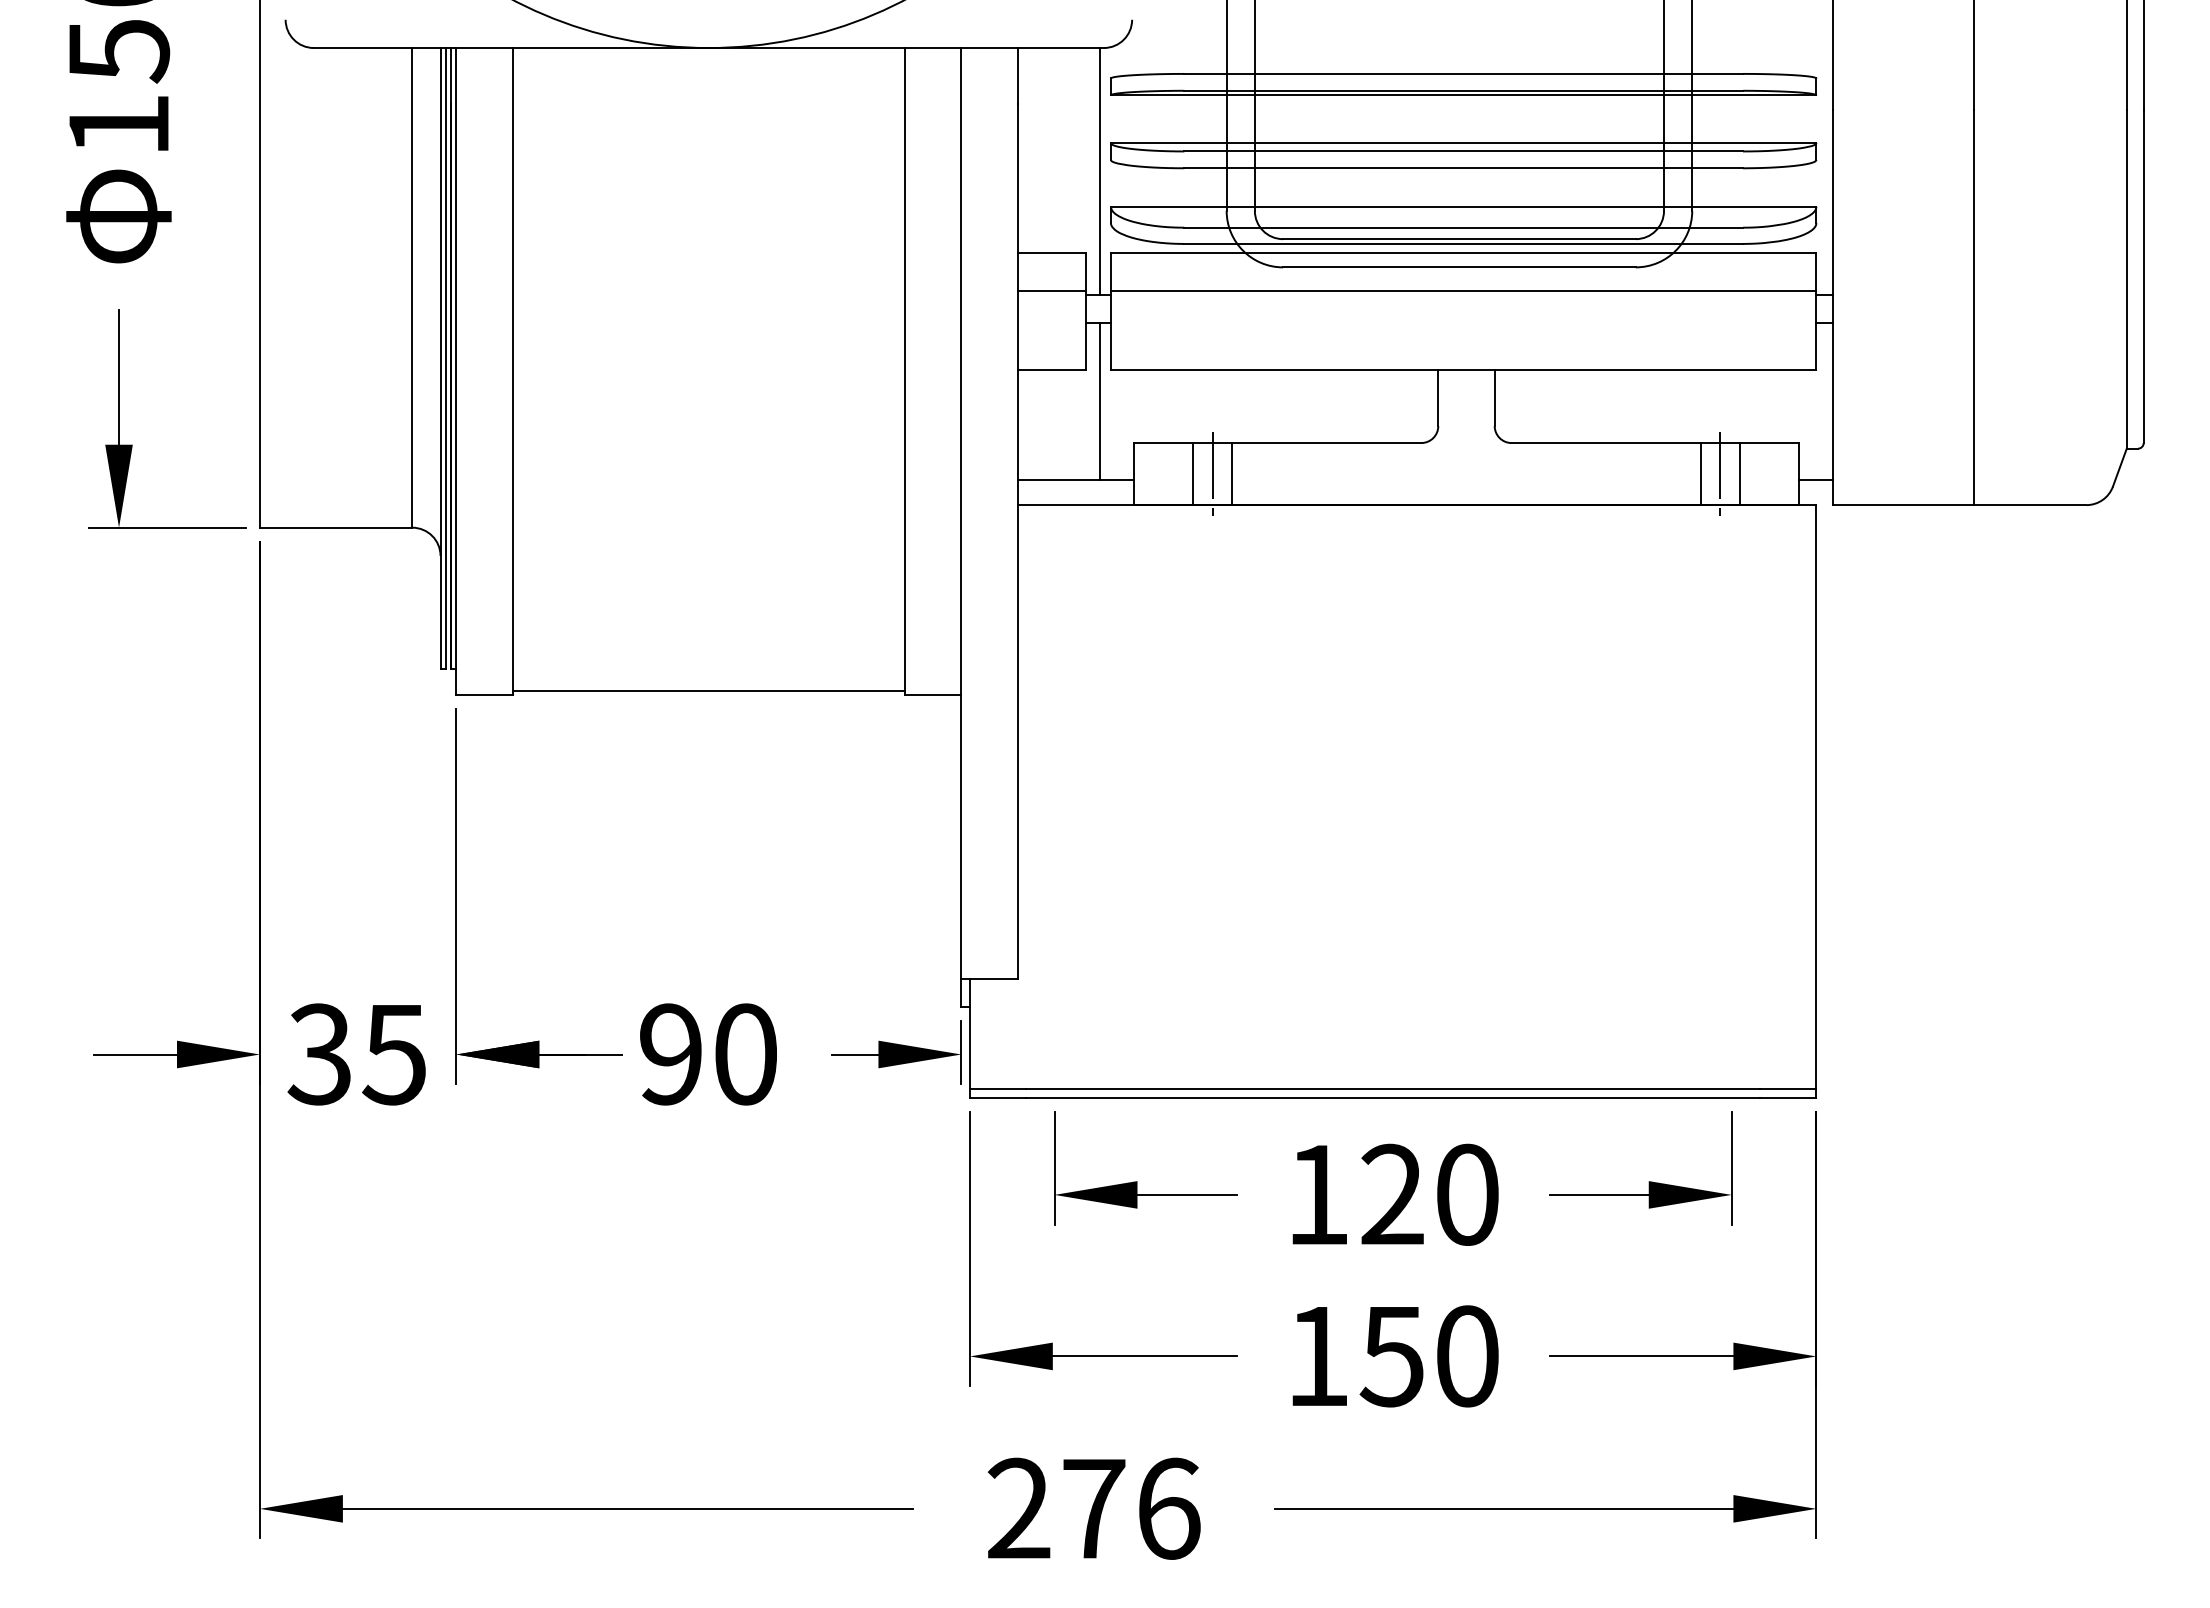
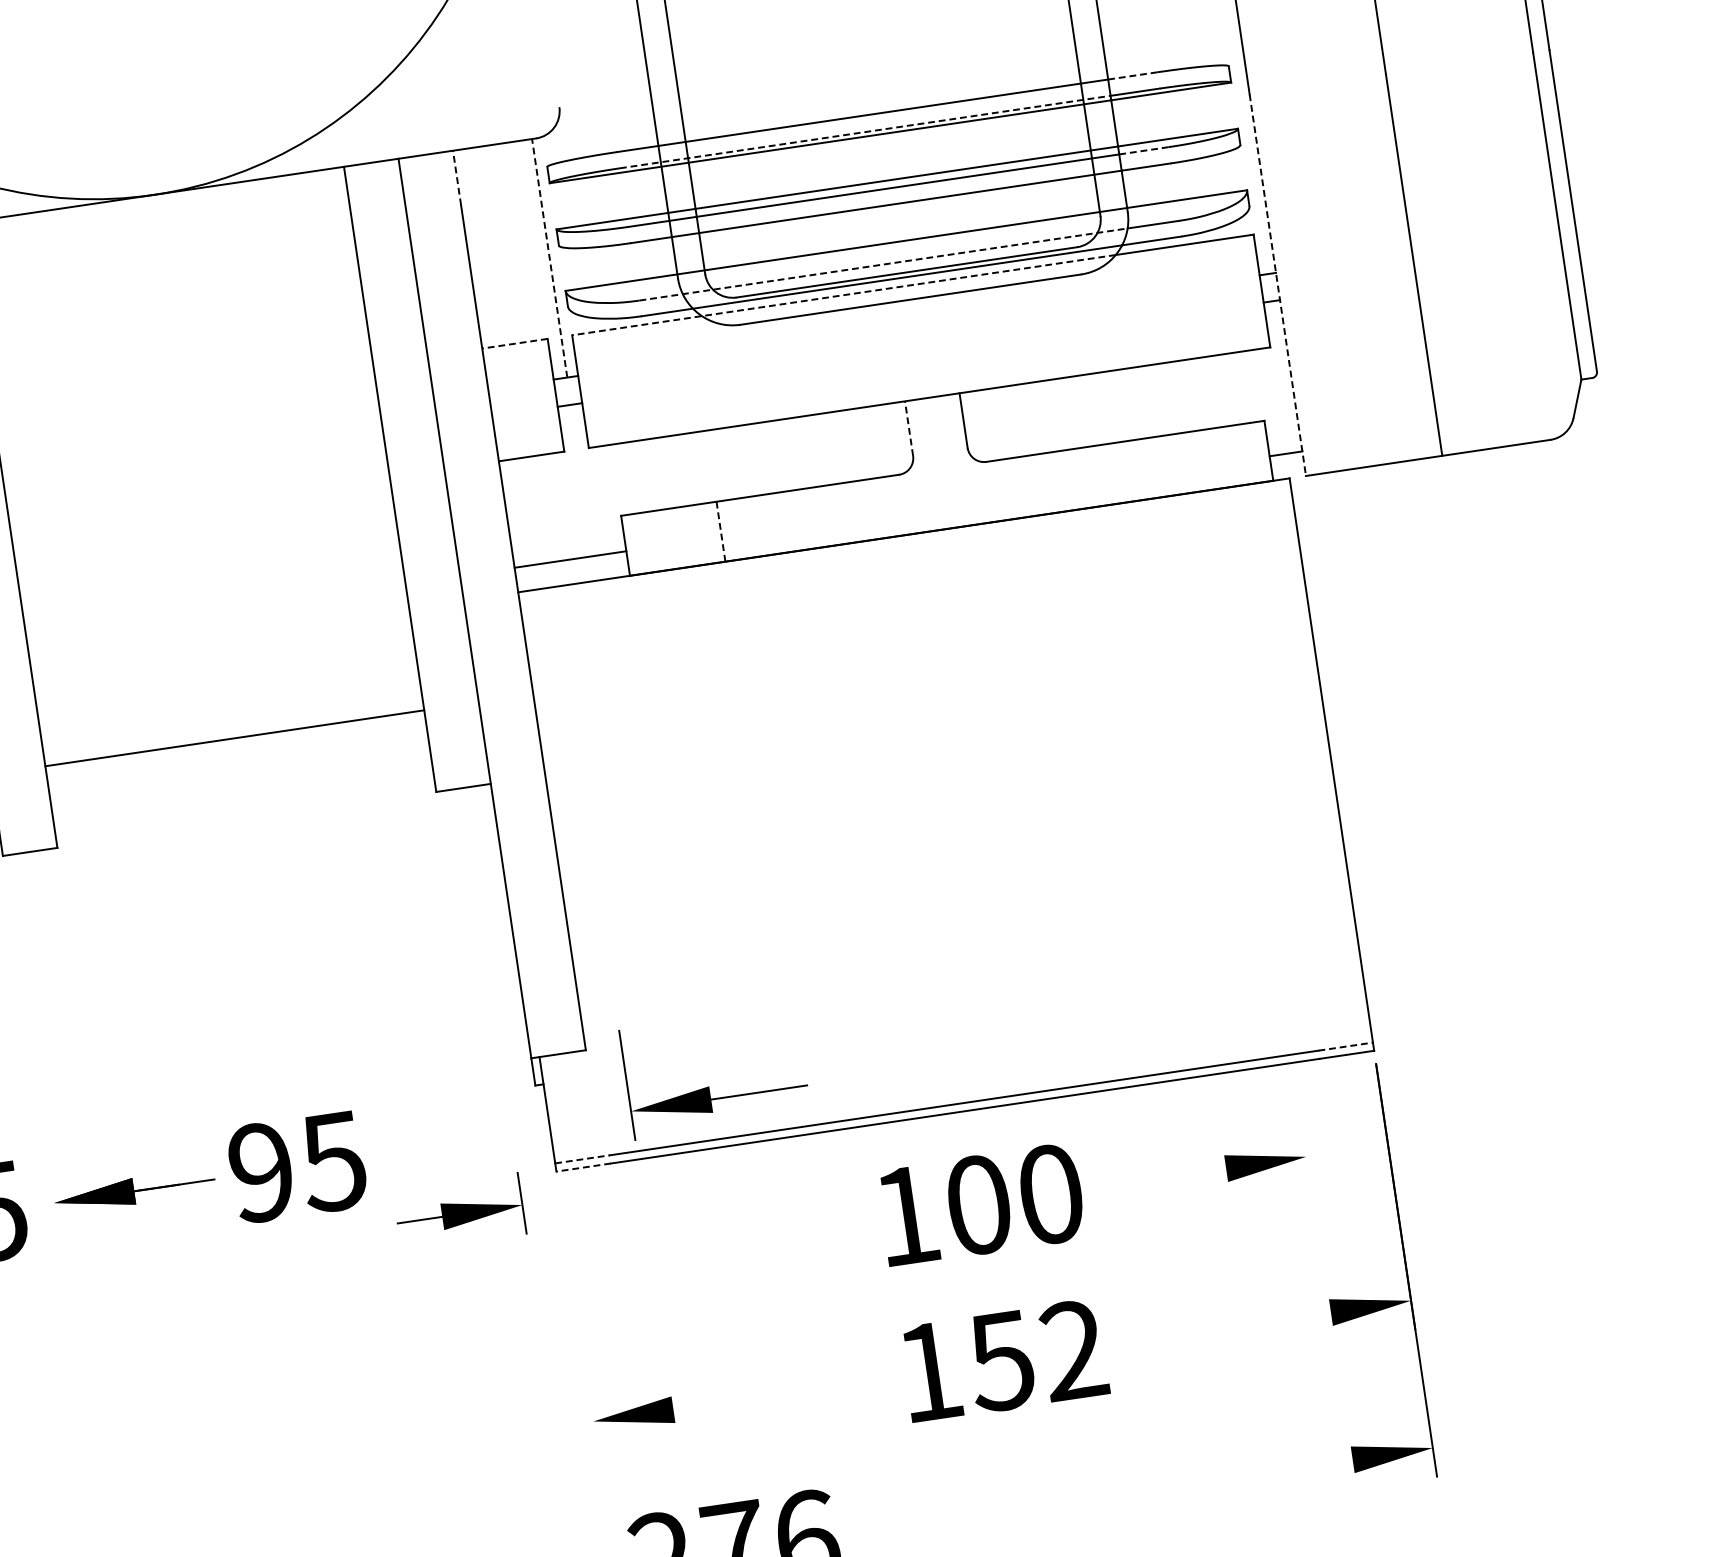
line: (1718, 73) -> (1133, 75), solid -> dashed
line: (1017, 75) -> (456, 177), solid -> dashed
line: (1438, 90) -> (865, 131), solid -> dashed
line: (1718, 151) -> (1144, 150), solid -> dashed
line: (1099, 170) -> (549, 257), solid -> dashed
line: (1437, 227) -> (884, 264), solid -> dashed
line: (1051, 252) -> (514, 343), solid -> dashed
line: (1391, 252) -> (843, 294), solid -> dashed
line: (1051, 291) -> (520, 381), removed
line: (1463, 291) -> (918, 322), removed
line: (1833, 307) -> (1277, 285), solid -> dashed
line: (1438, 397) -> (909, 428), solid -> dashed
line: (1099, 401) -> (582, 480), removed
line: (1212, 473) -> (701, 533), removed
line: (1720, 473) -> (1192, 461), removed
line: (1192, 474) -> (682, 537), removed
line: (1232, 474) -> (721, 532), solid -> dashed
line: (1700, 474) -> (1173, 465), removed
line: (1740, 474) -> (1211, 459), removed
line: (708, 690) -> (234, 738), moved
line: (456, 896) -> (31, 1050), removed
part: (896, 1052) -> (459, 1212), moved
text: (744, 1054) -> (332, 1162), 90 -> 95
line: (998, 1089) -> (582, 1159), solid -> dashed
line: (1788, 1089) -> (1346, 1046), solid -> dashed
line: (997, 1097) -> (583, 1167), solid -> dashed
line: (1731, 1167) -> (1302, 1130), removed
part: (1137, 1181) -> (709, 1086), moved
text: (1392, 1194) -> (978, 1204), 120 -> 100
line: (1598, 1194) -> (1177, 1175), removed
line: (969, 1248) -> (577, 1317), removed
line: (1144, 1356) -> (762, 1396), removed
text: (1467, 1356) -> (1074, 1350), 150 -> 152
line: (1641, 1356) -> (1242, 1325), removed
line: (1504, 1508) -> (1131, 1492), removed

